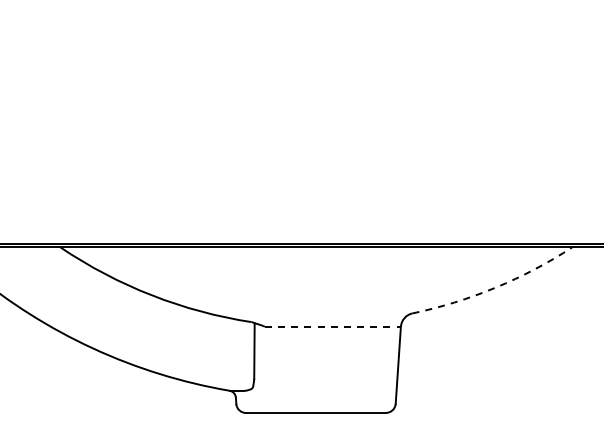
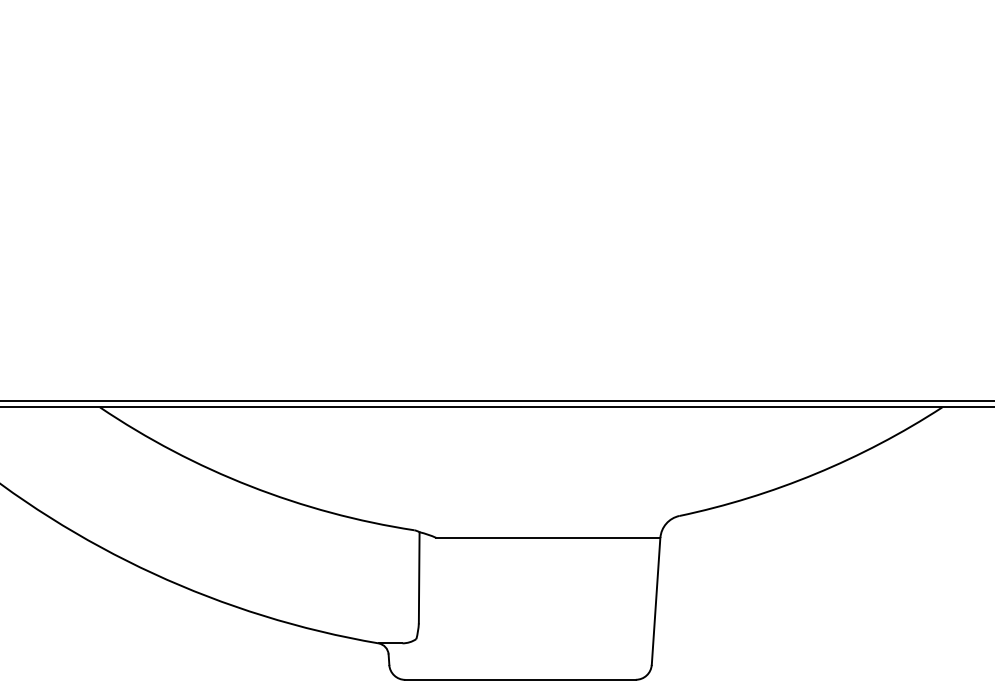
arc: (495, 287) -> (816, 473), dashed -> solid
line: (333, 326) -> (549, 537), dashed -> solid

